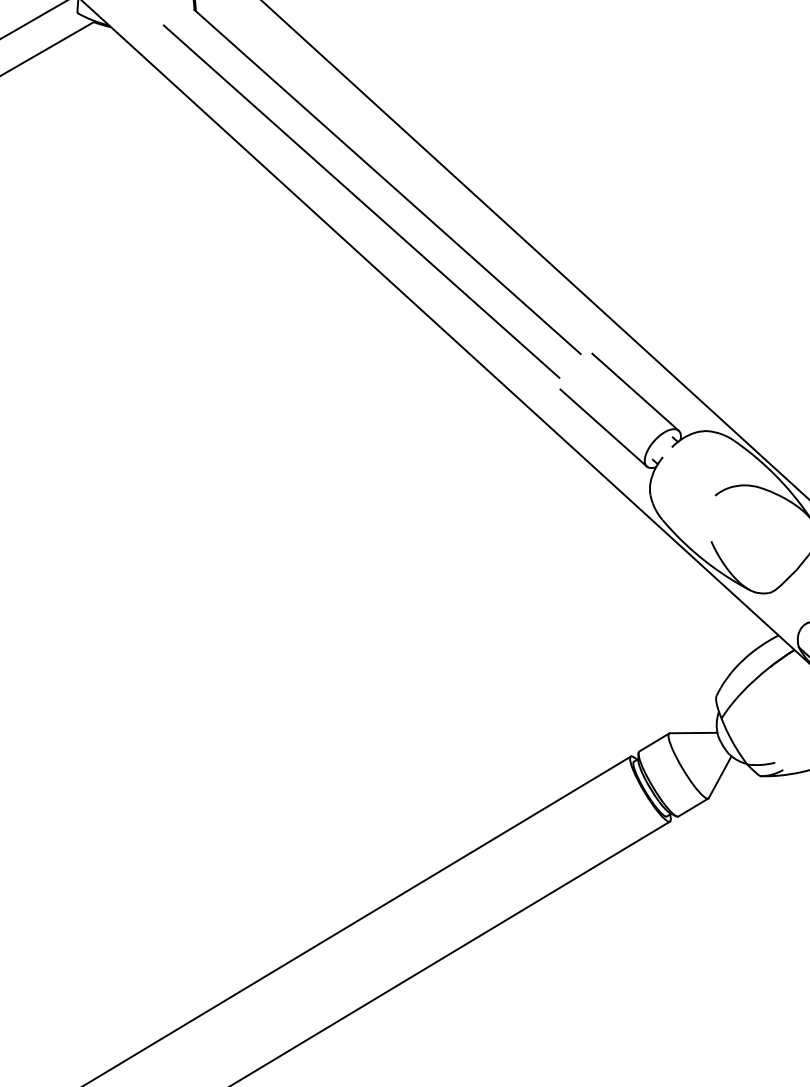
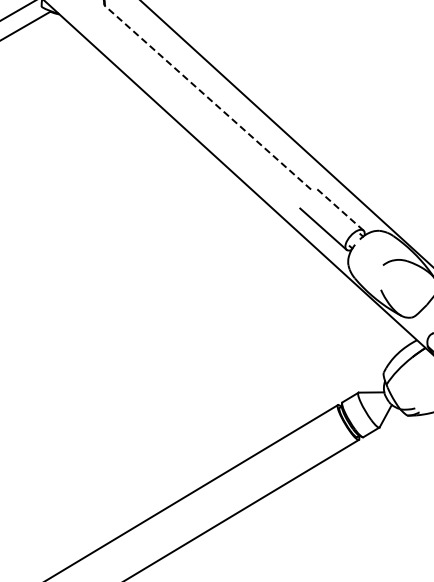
line: (387, 182) -> (207, 97), solid -> dashed
line: (361, 200) -> (193, 107), removed
line: (635, 391) -> (340, 209), solid -> dashed

